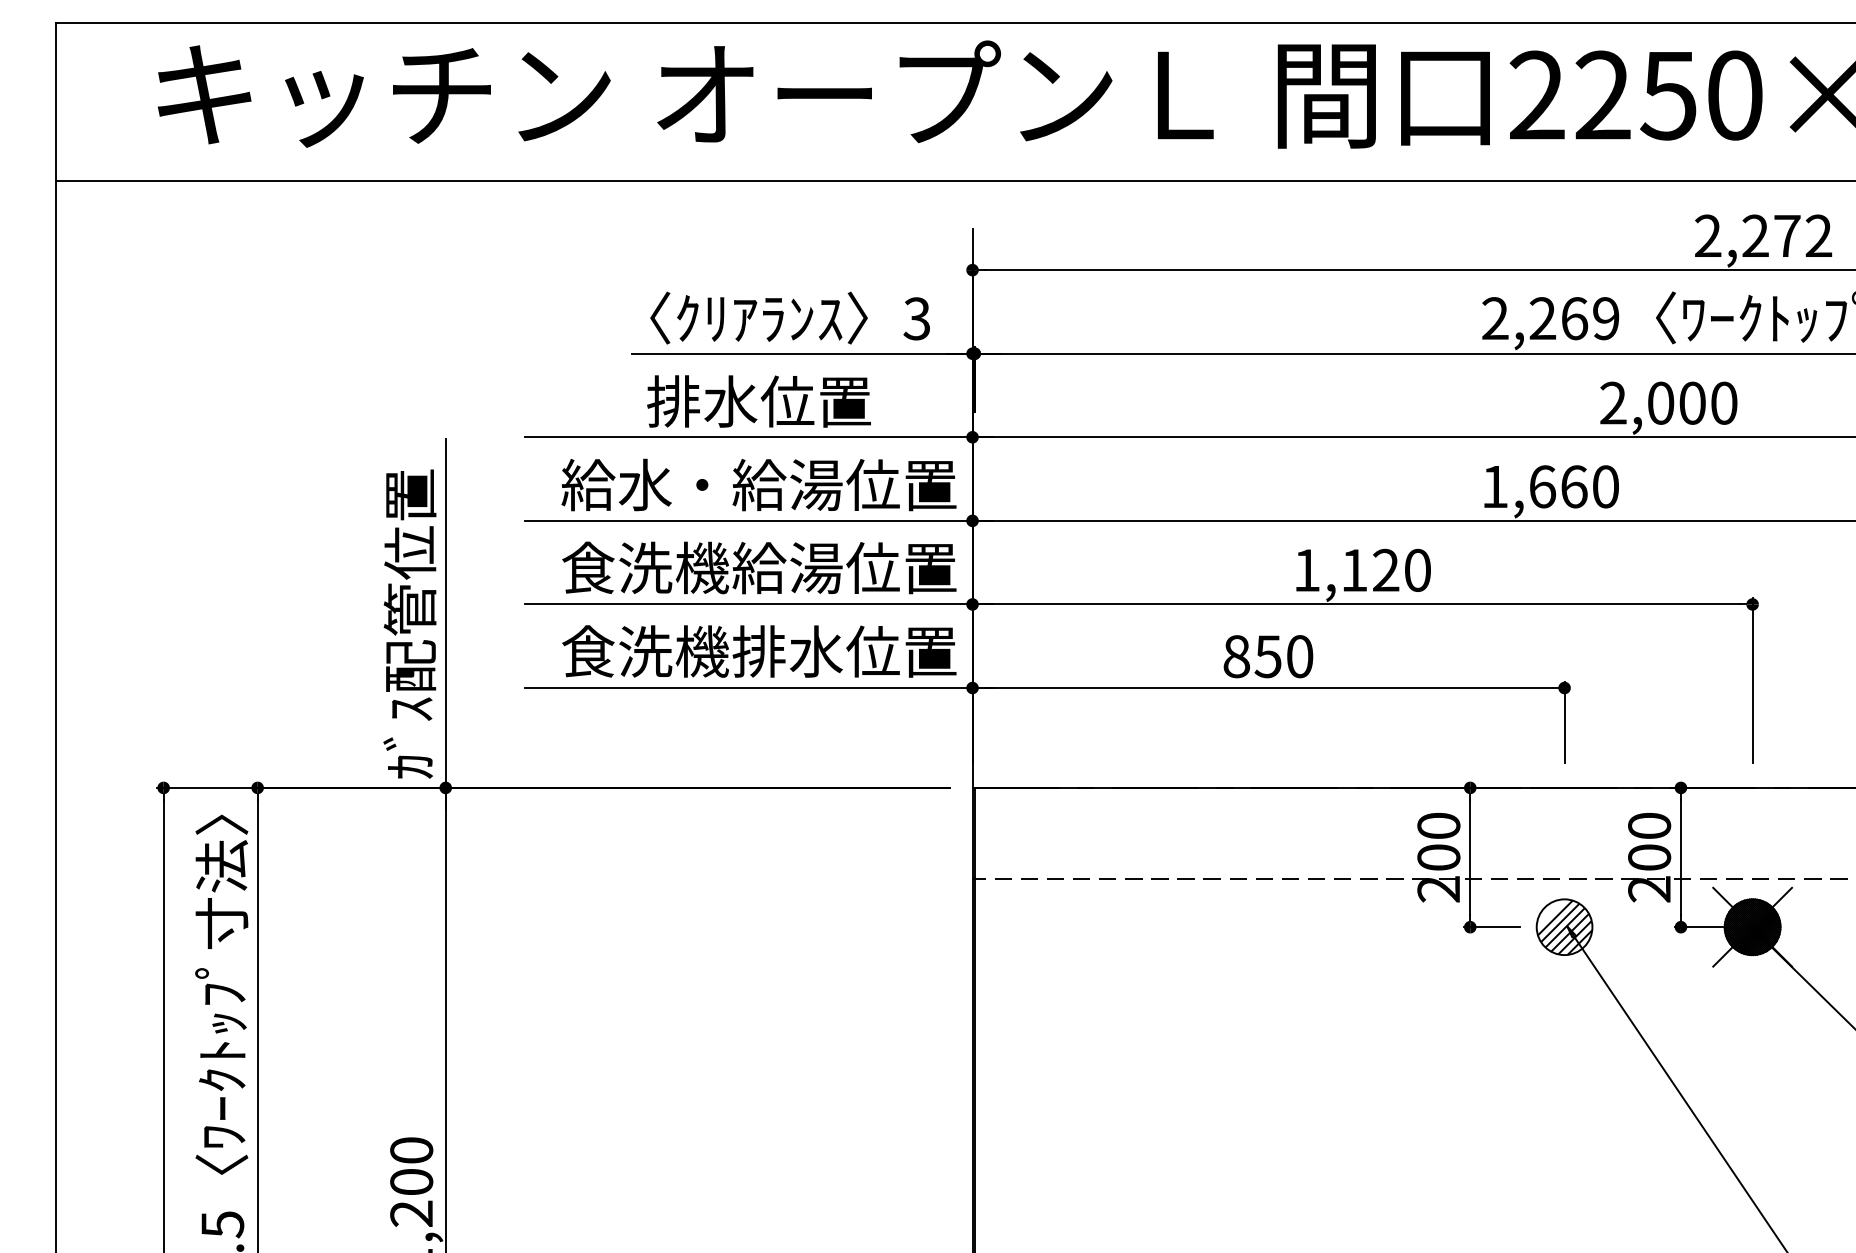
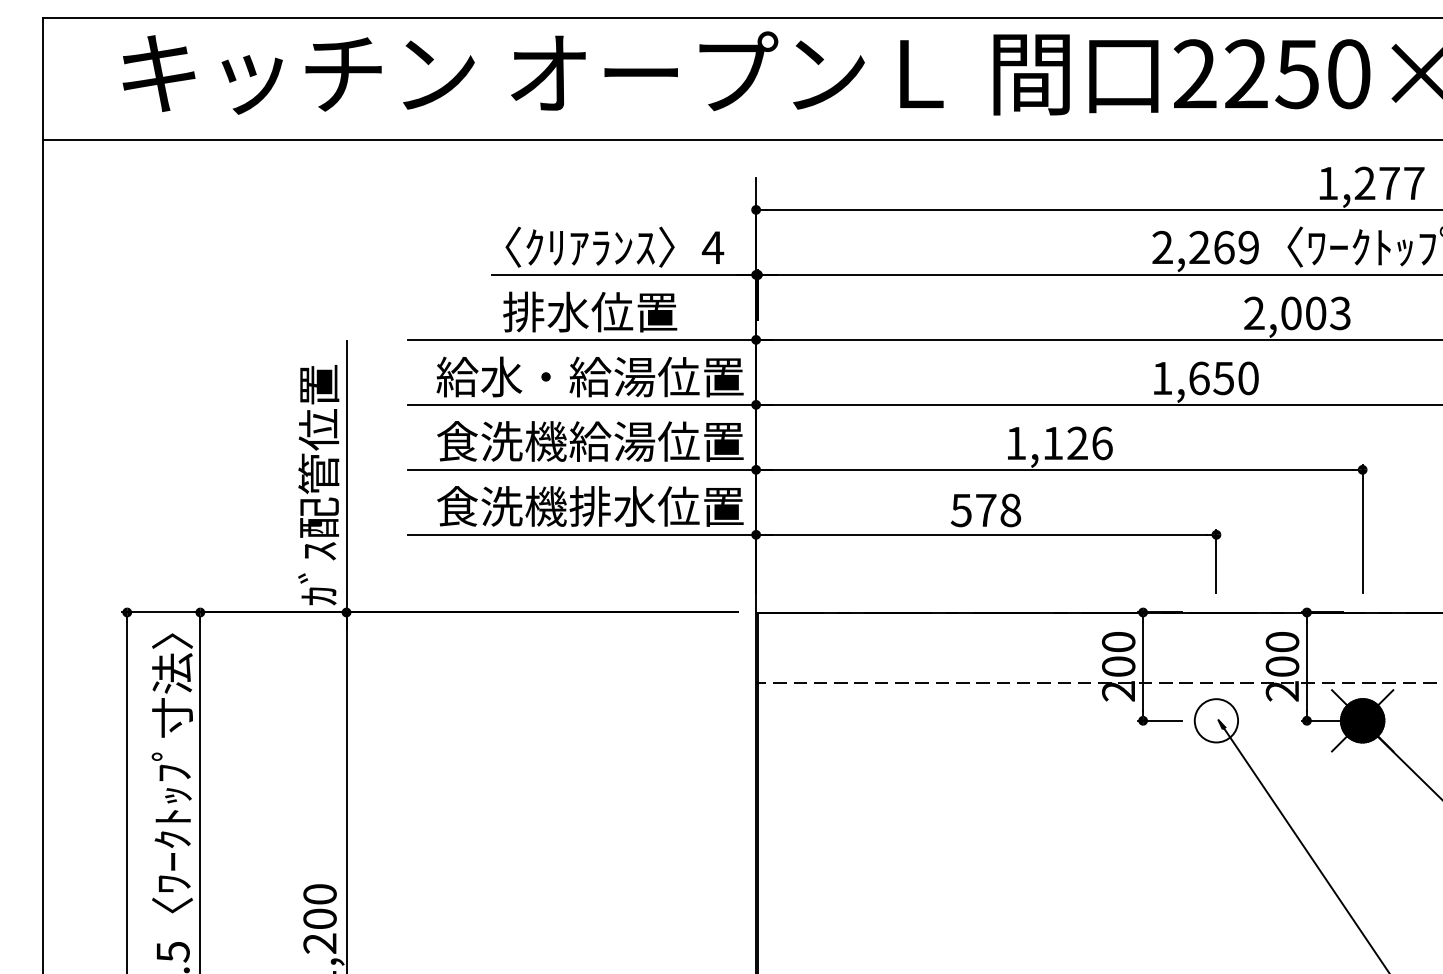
text: (1763, 235) -> (1371, 182), 2,272 -> 1,277
text: (916, 318) -> (712, 247), 3 -> 4
text: (1723, 402) -> (1340, 312), 2,000 -> 2,003
text: (1573, 486) -> (1223, 378), 1,660 -> 1,650
text: (1418, 569) -> (1102, 442), 1,120 -> 1,126
text: (1267, 656) -> (985, 510), 850 -> 578
hatch: (1564, 927) -> (1216, 721), removed

